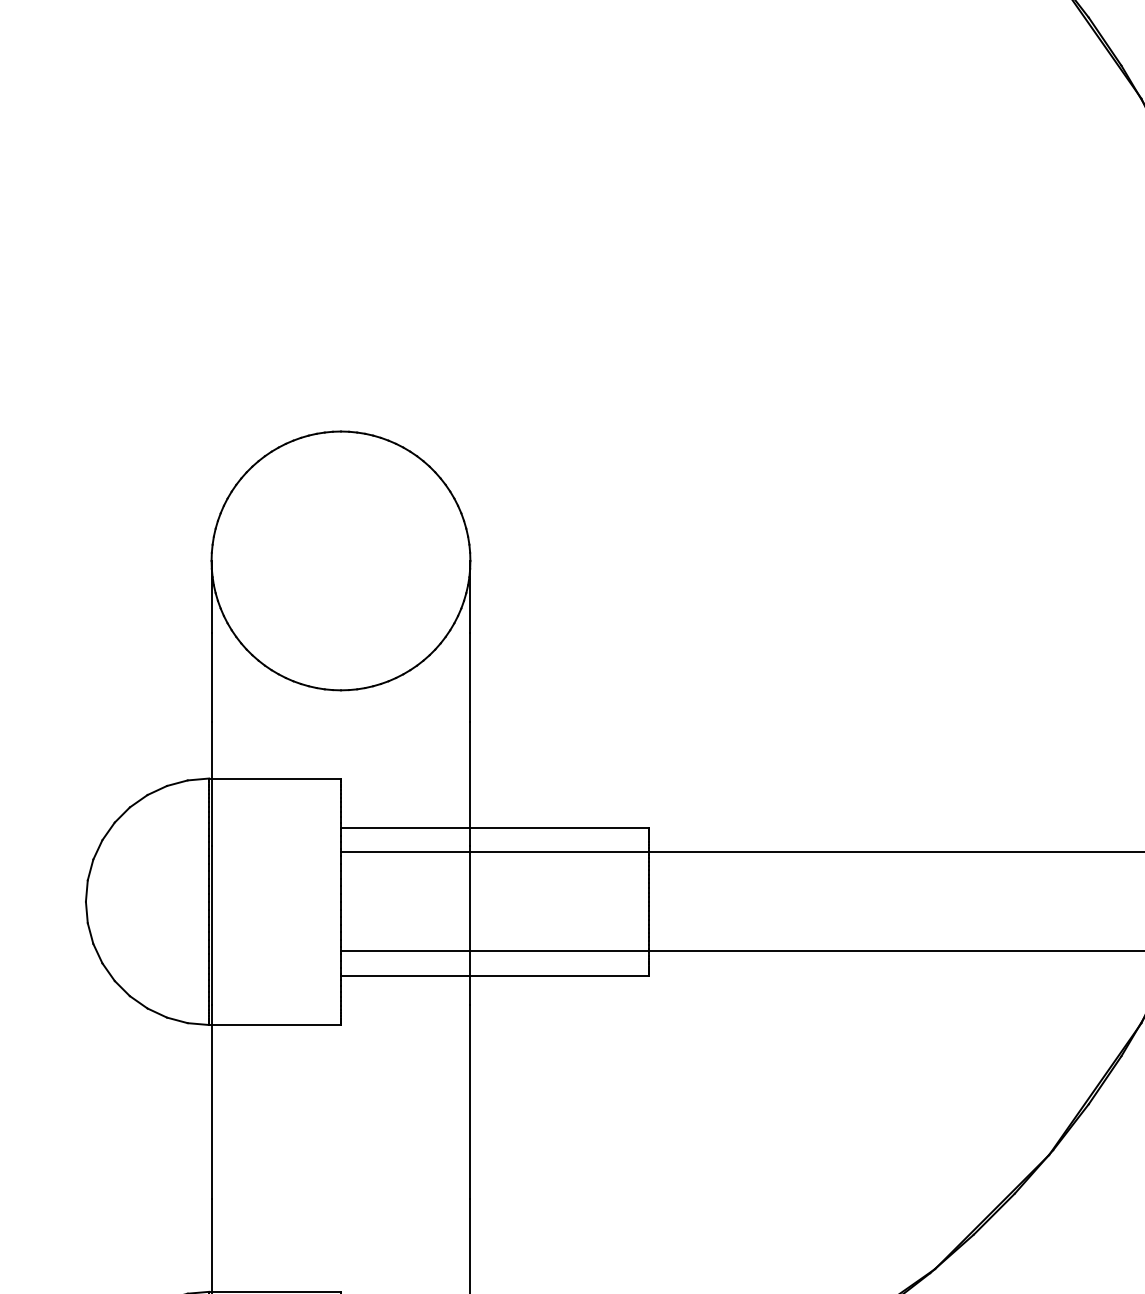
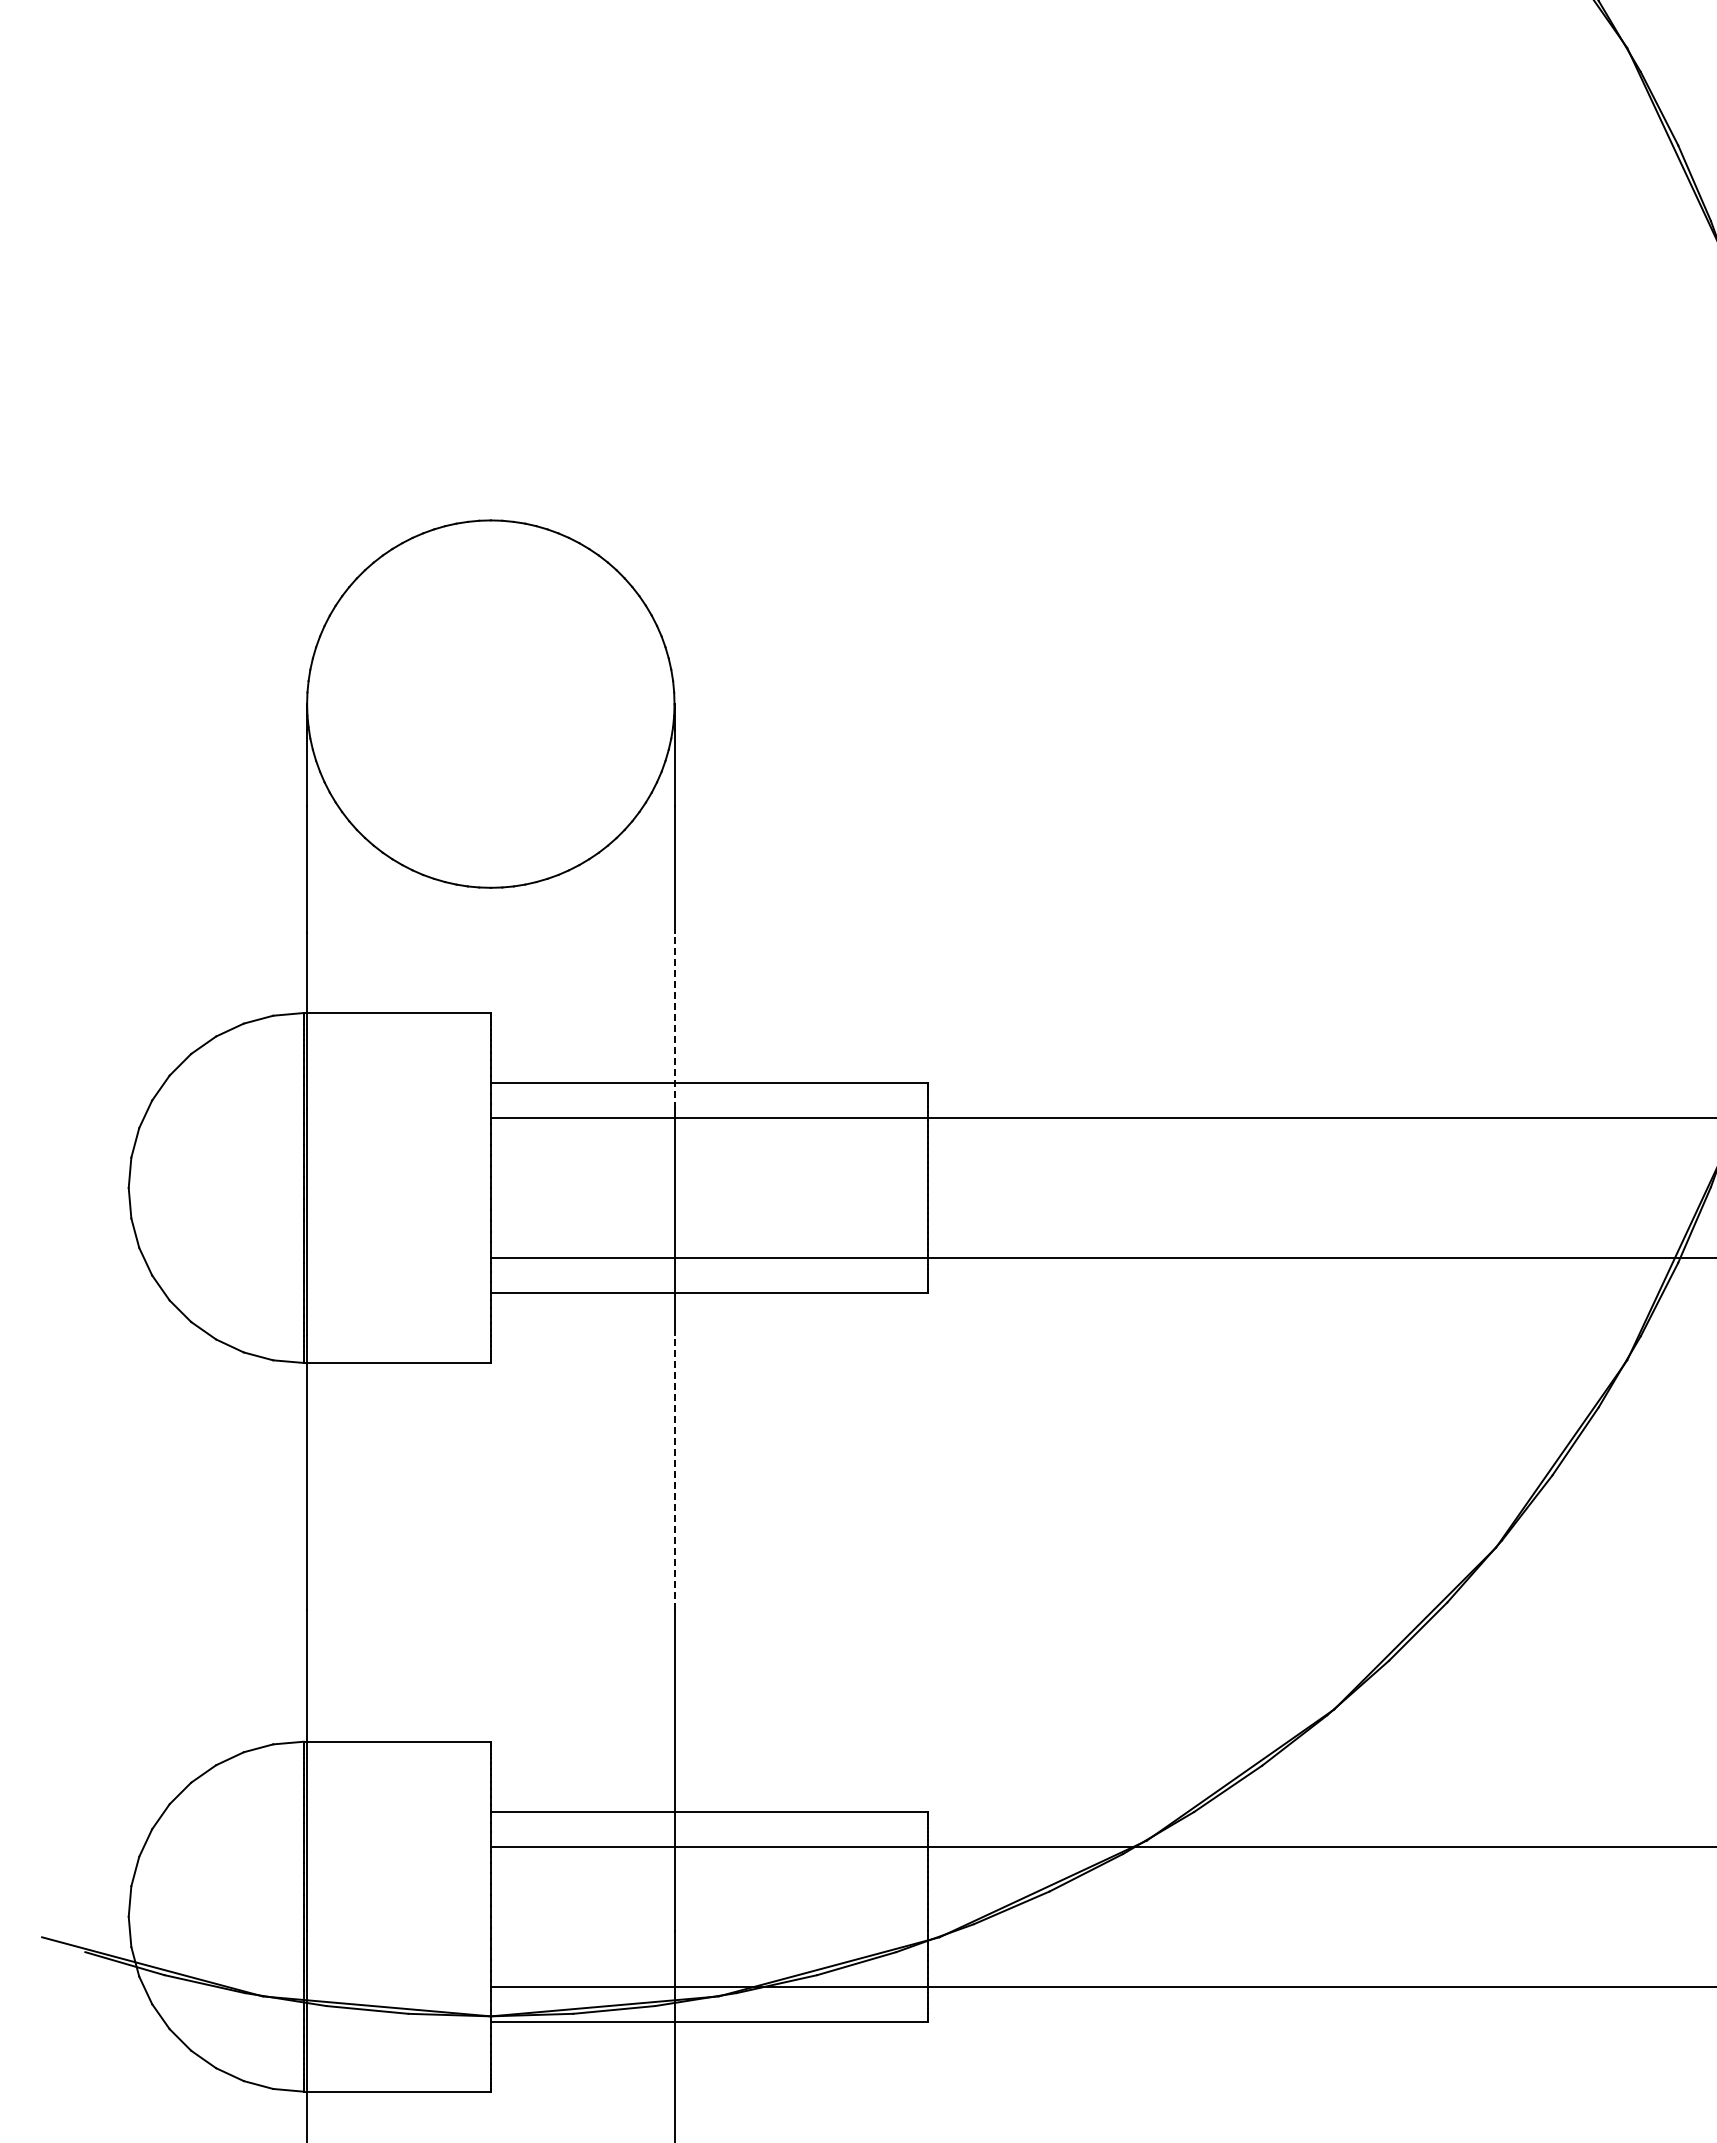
line: (470, 783) -> (674, 1020), solid -> dashed
line: (470, 1101) -> (674, 1471), solid -> dashed

